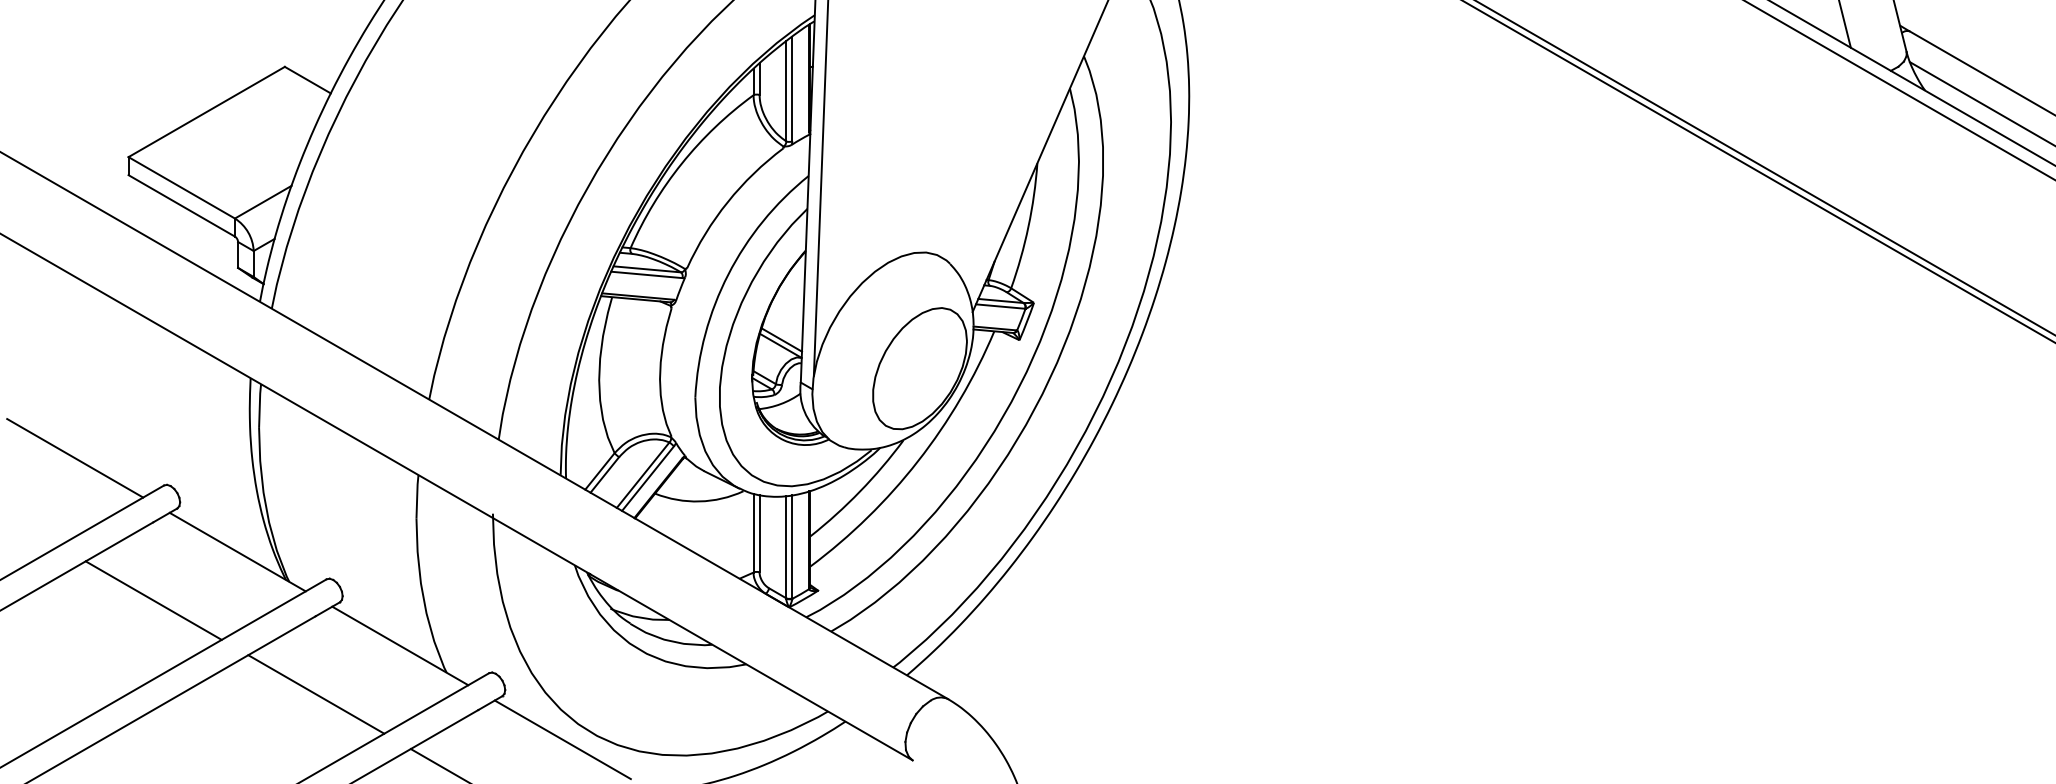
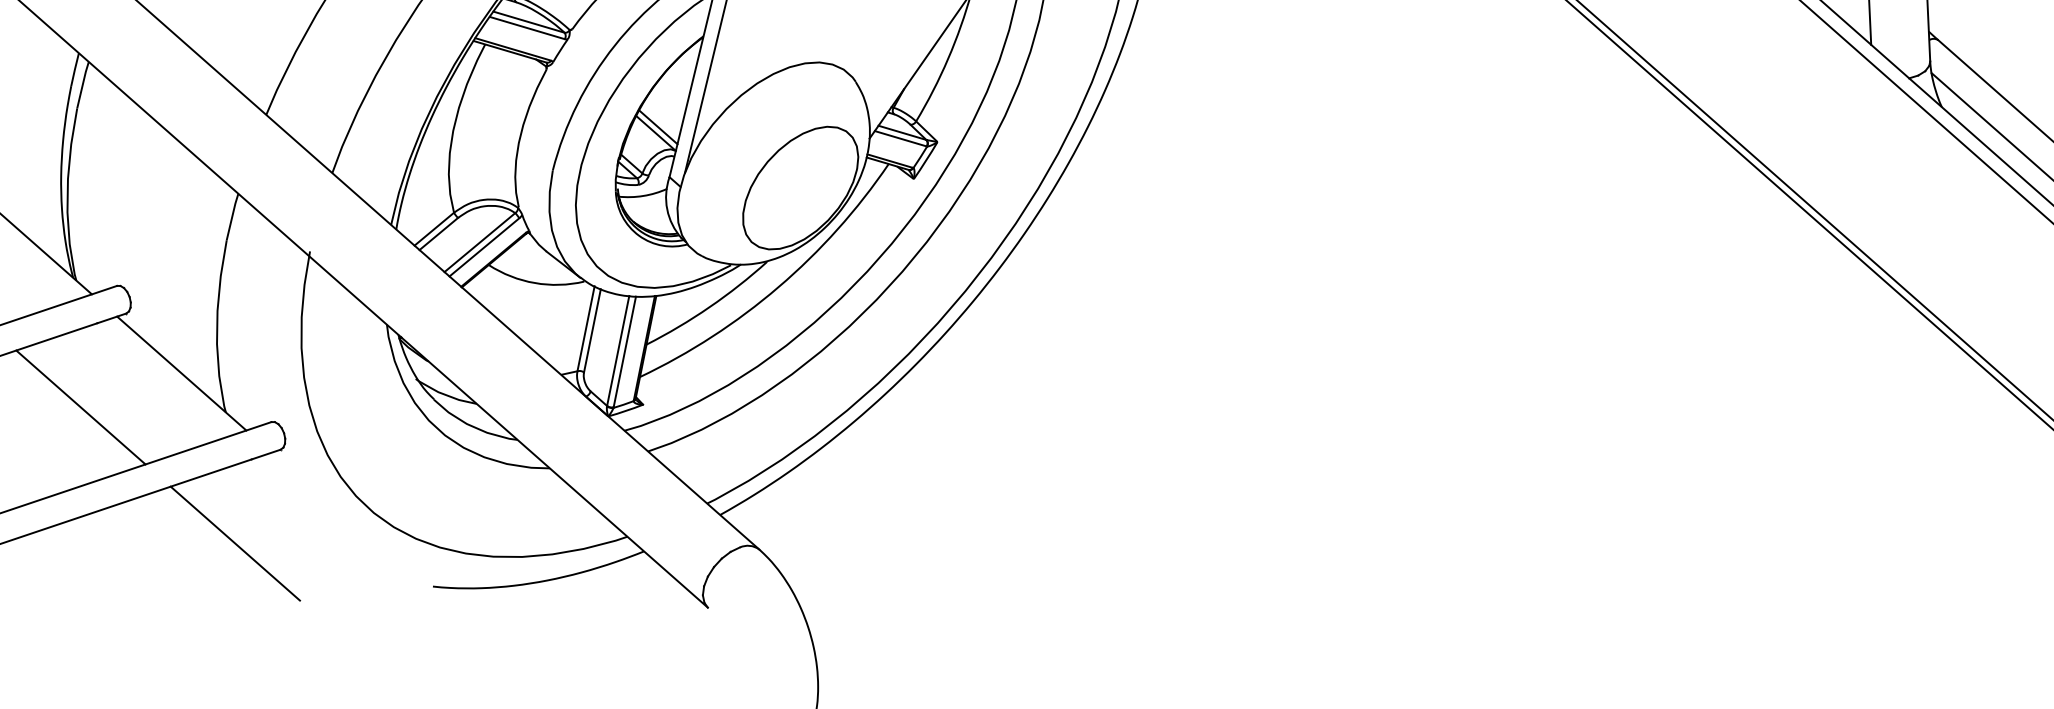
line: (562, 739) -> (335, 509), removed

